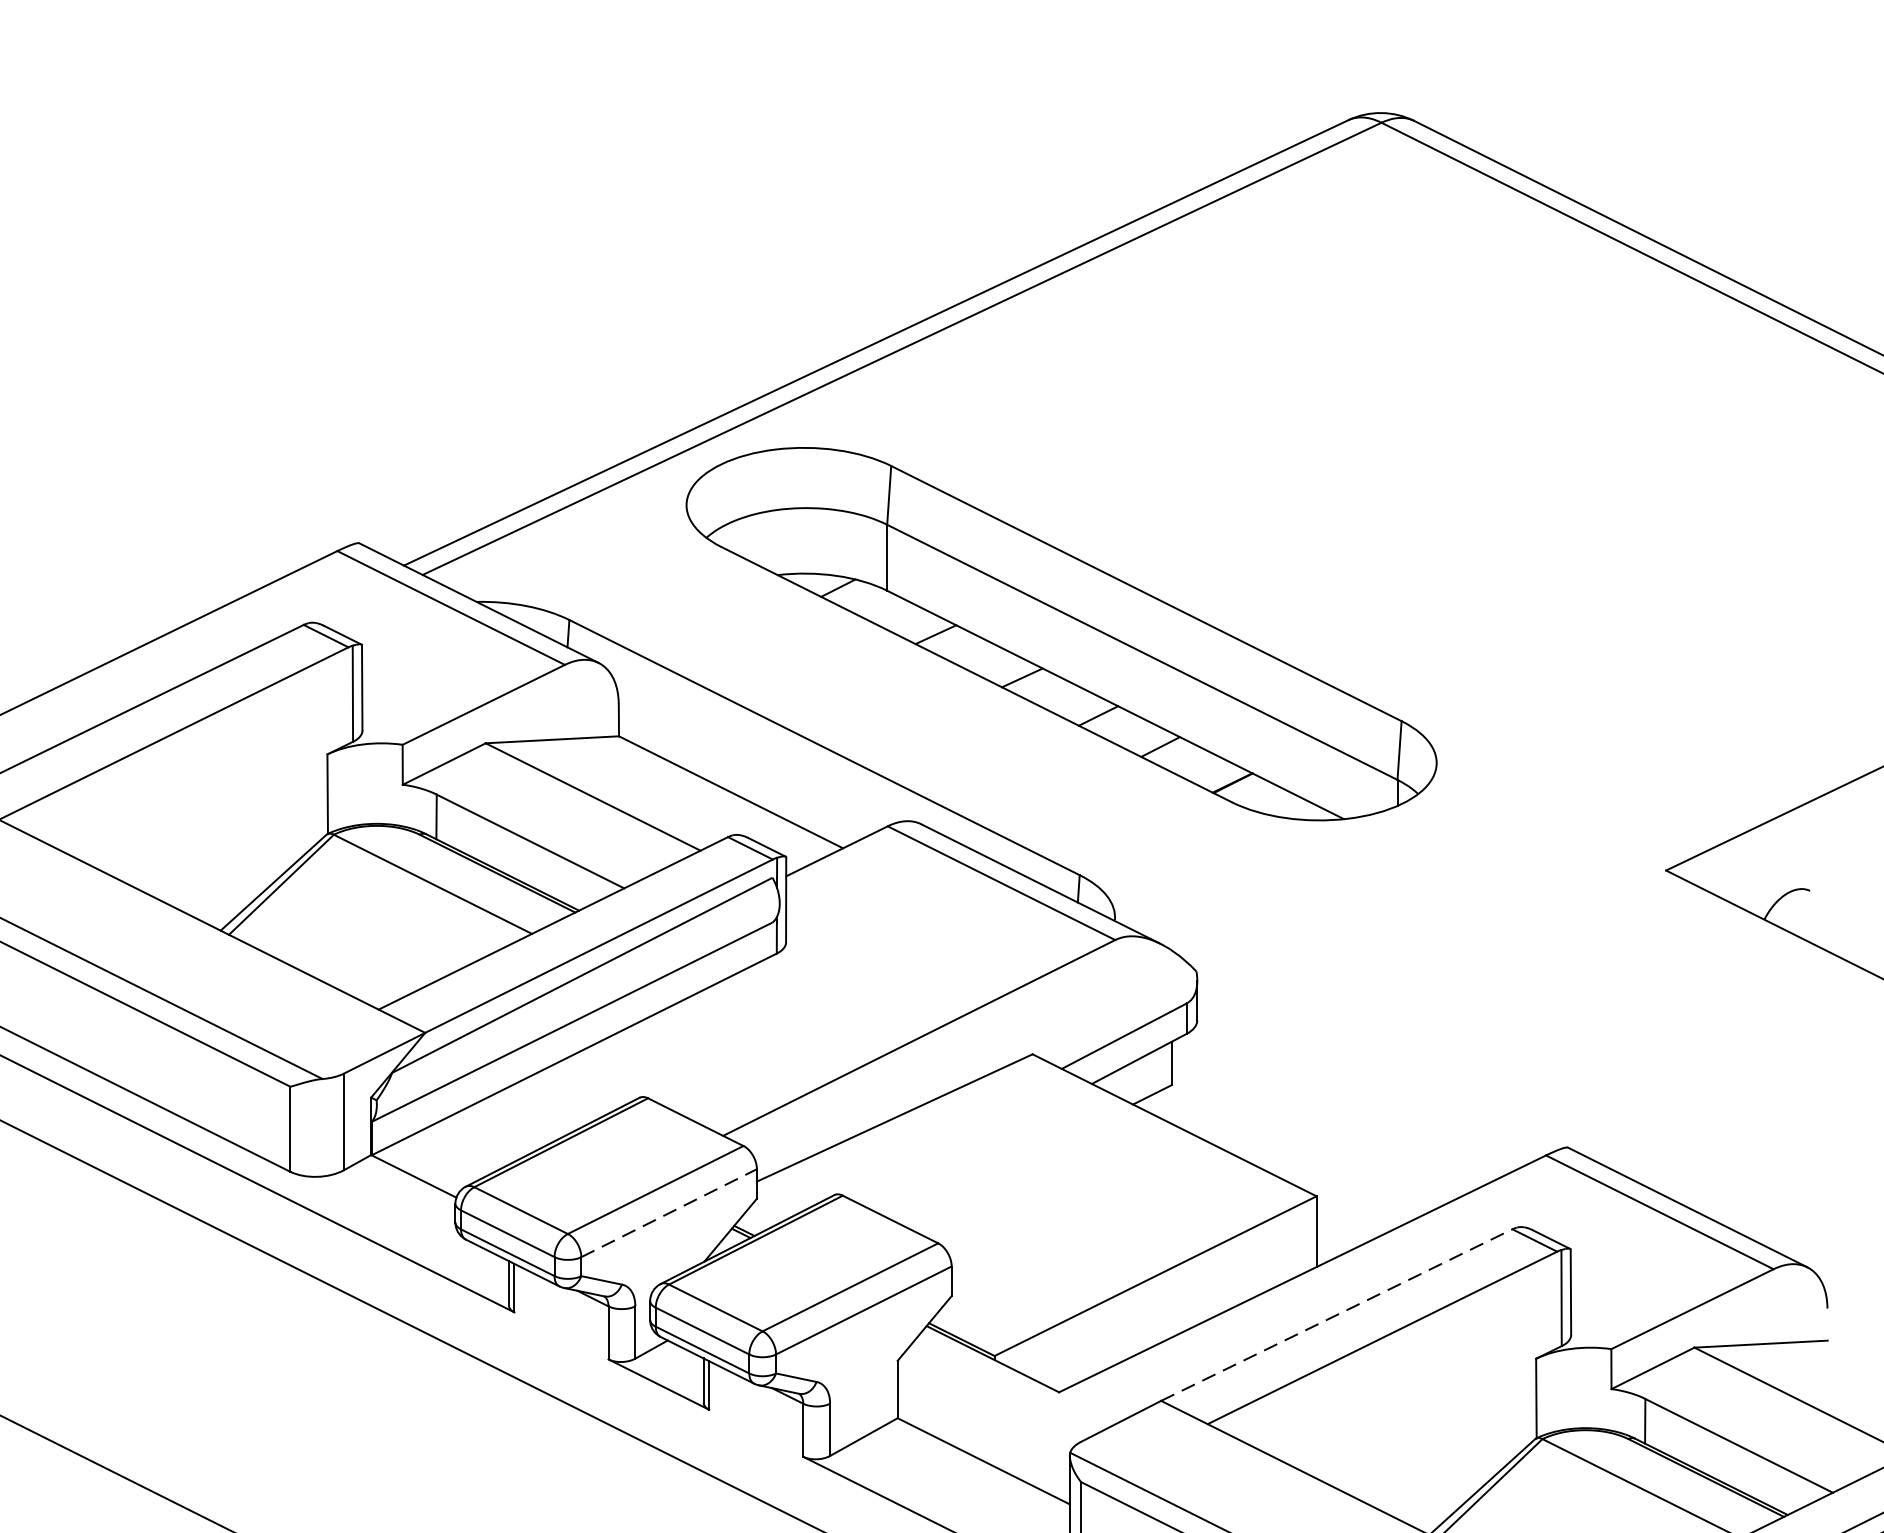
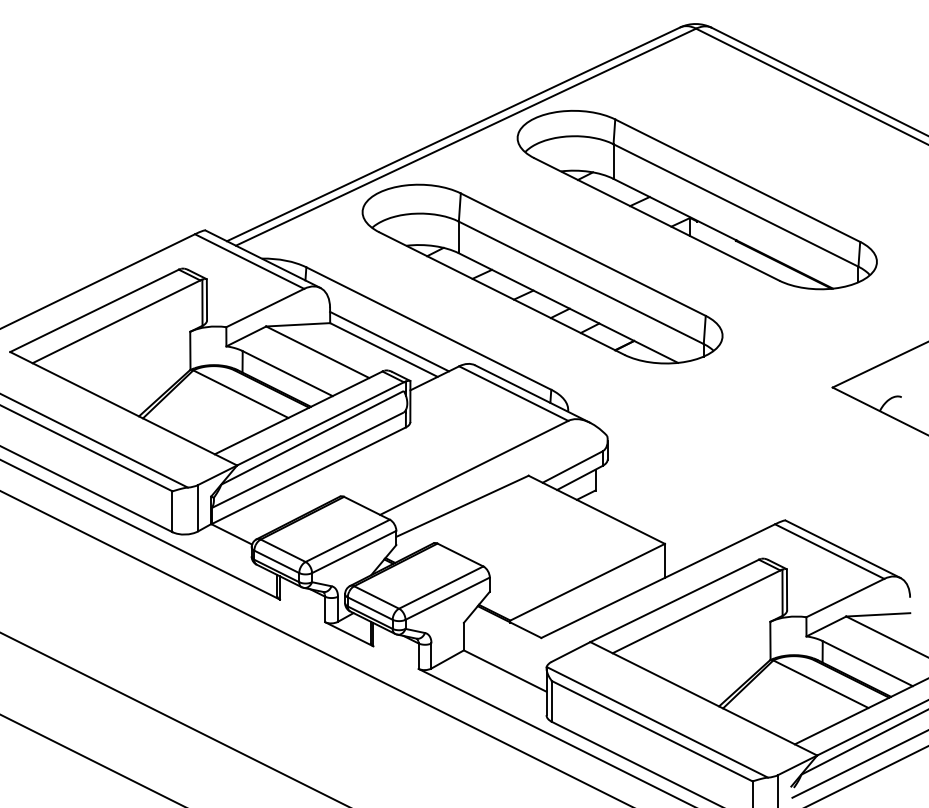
part: (1382, 480) -> (696, 200), added
line: (742, 774) -> (389, 341), added
line: (669, 1212) -> (354, 551), dashed -> solid
line: (1336, 1314) -> (674, 600), dashed -> solid

